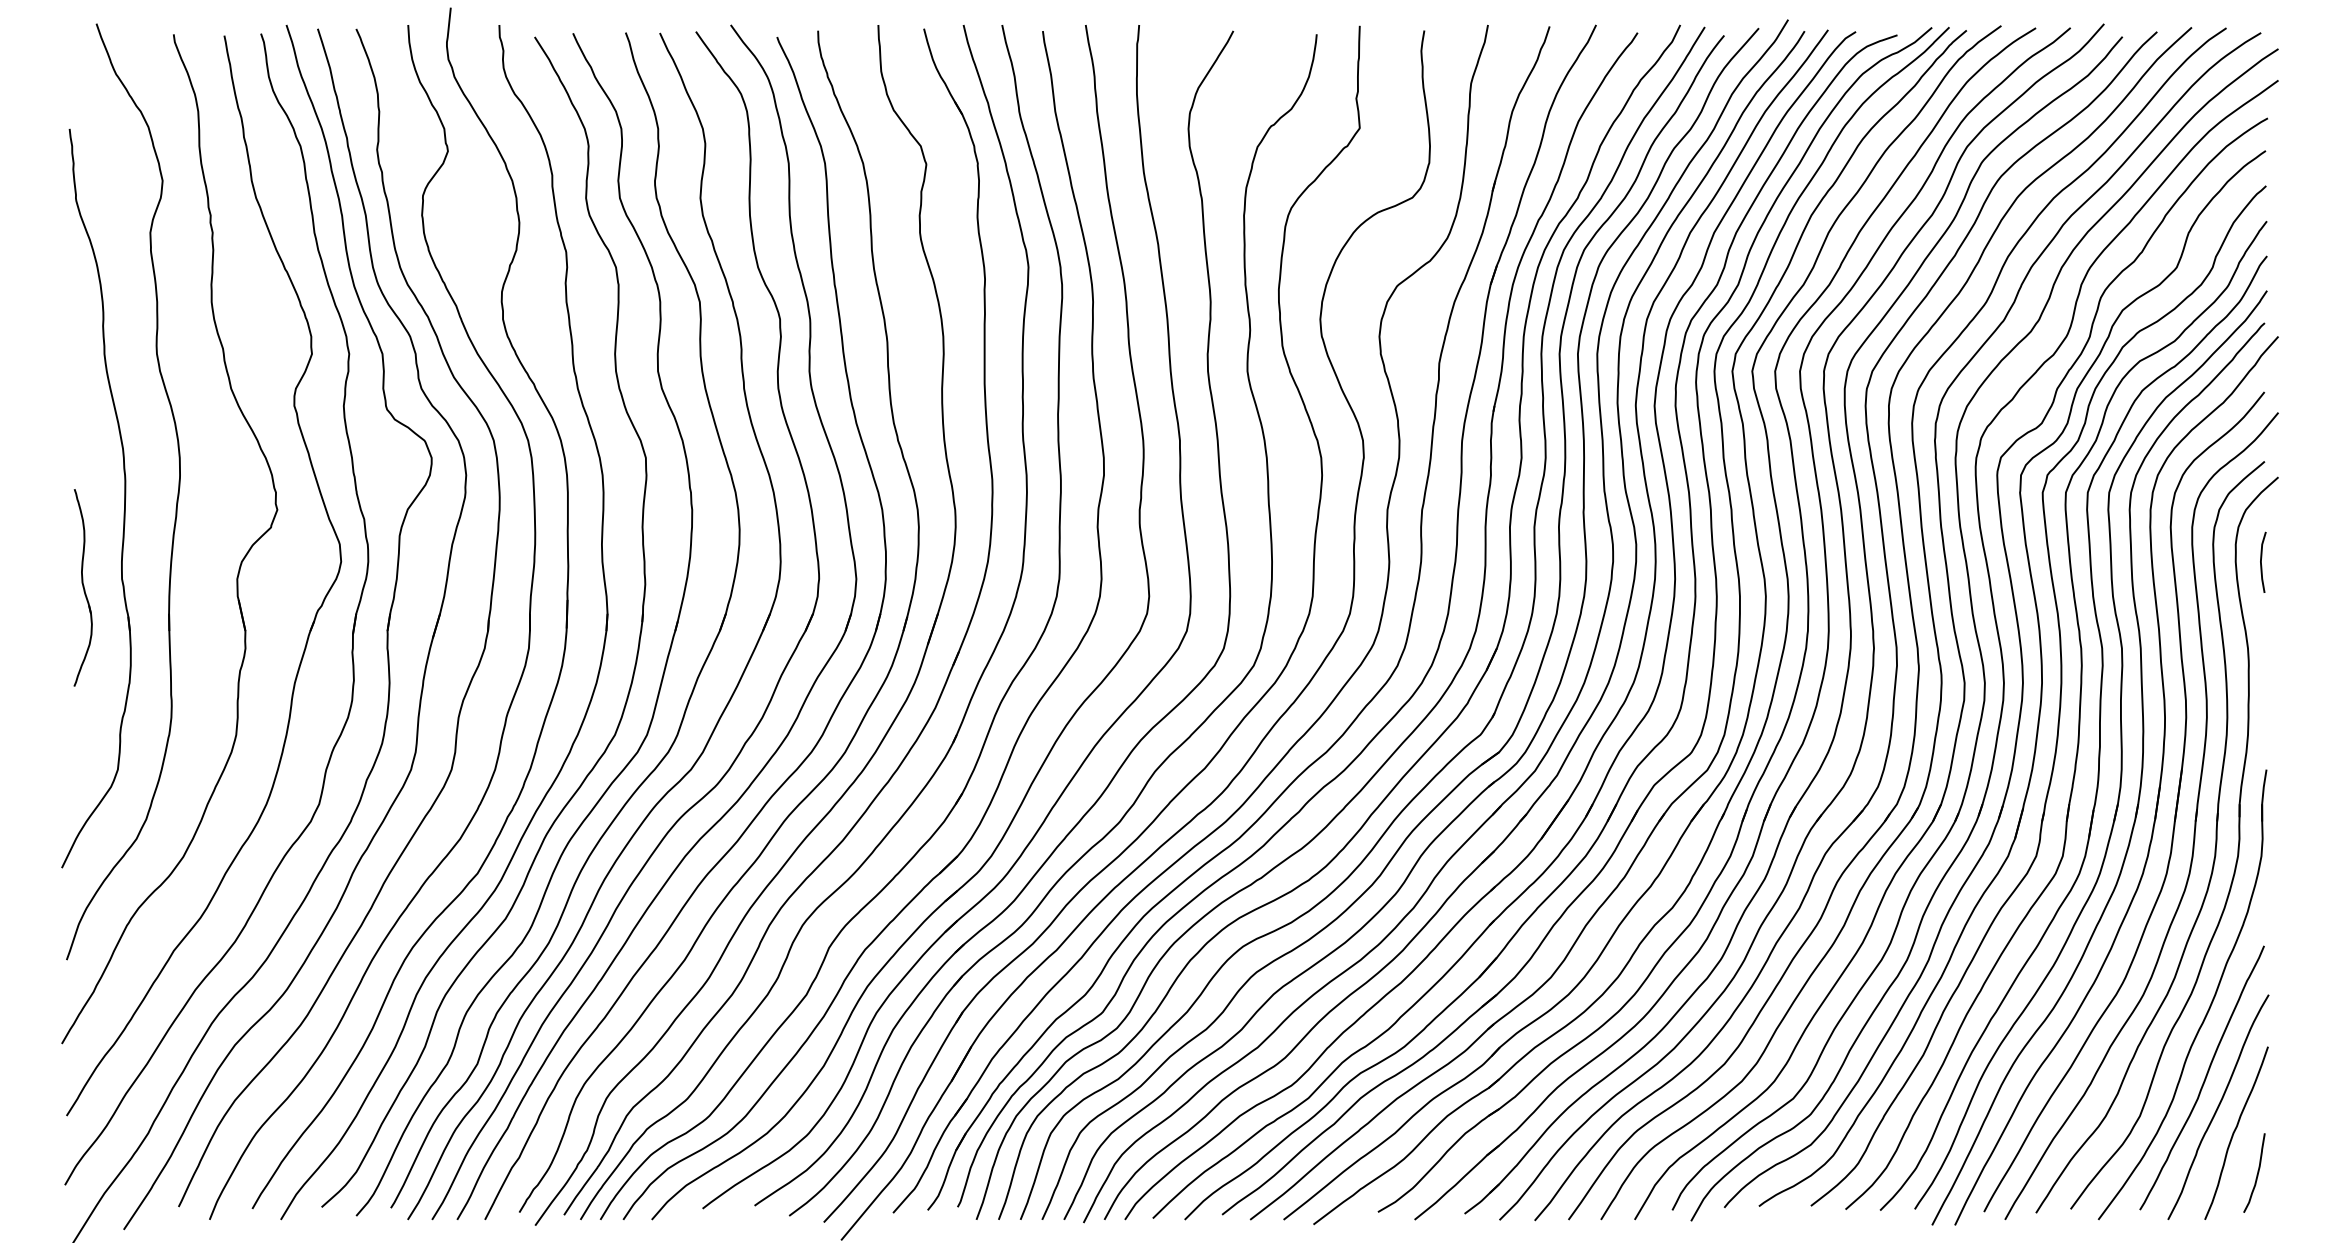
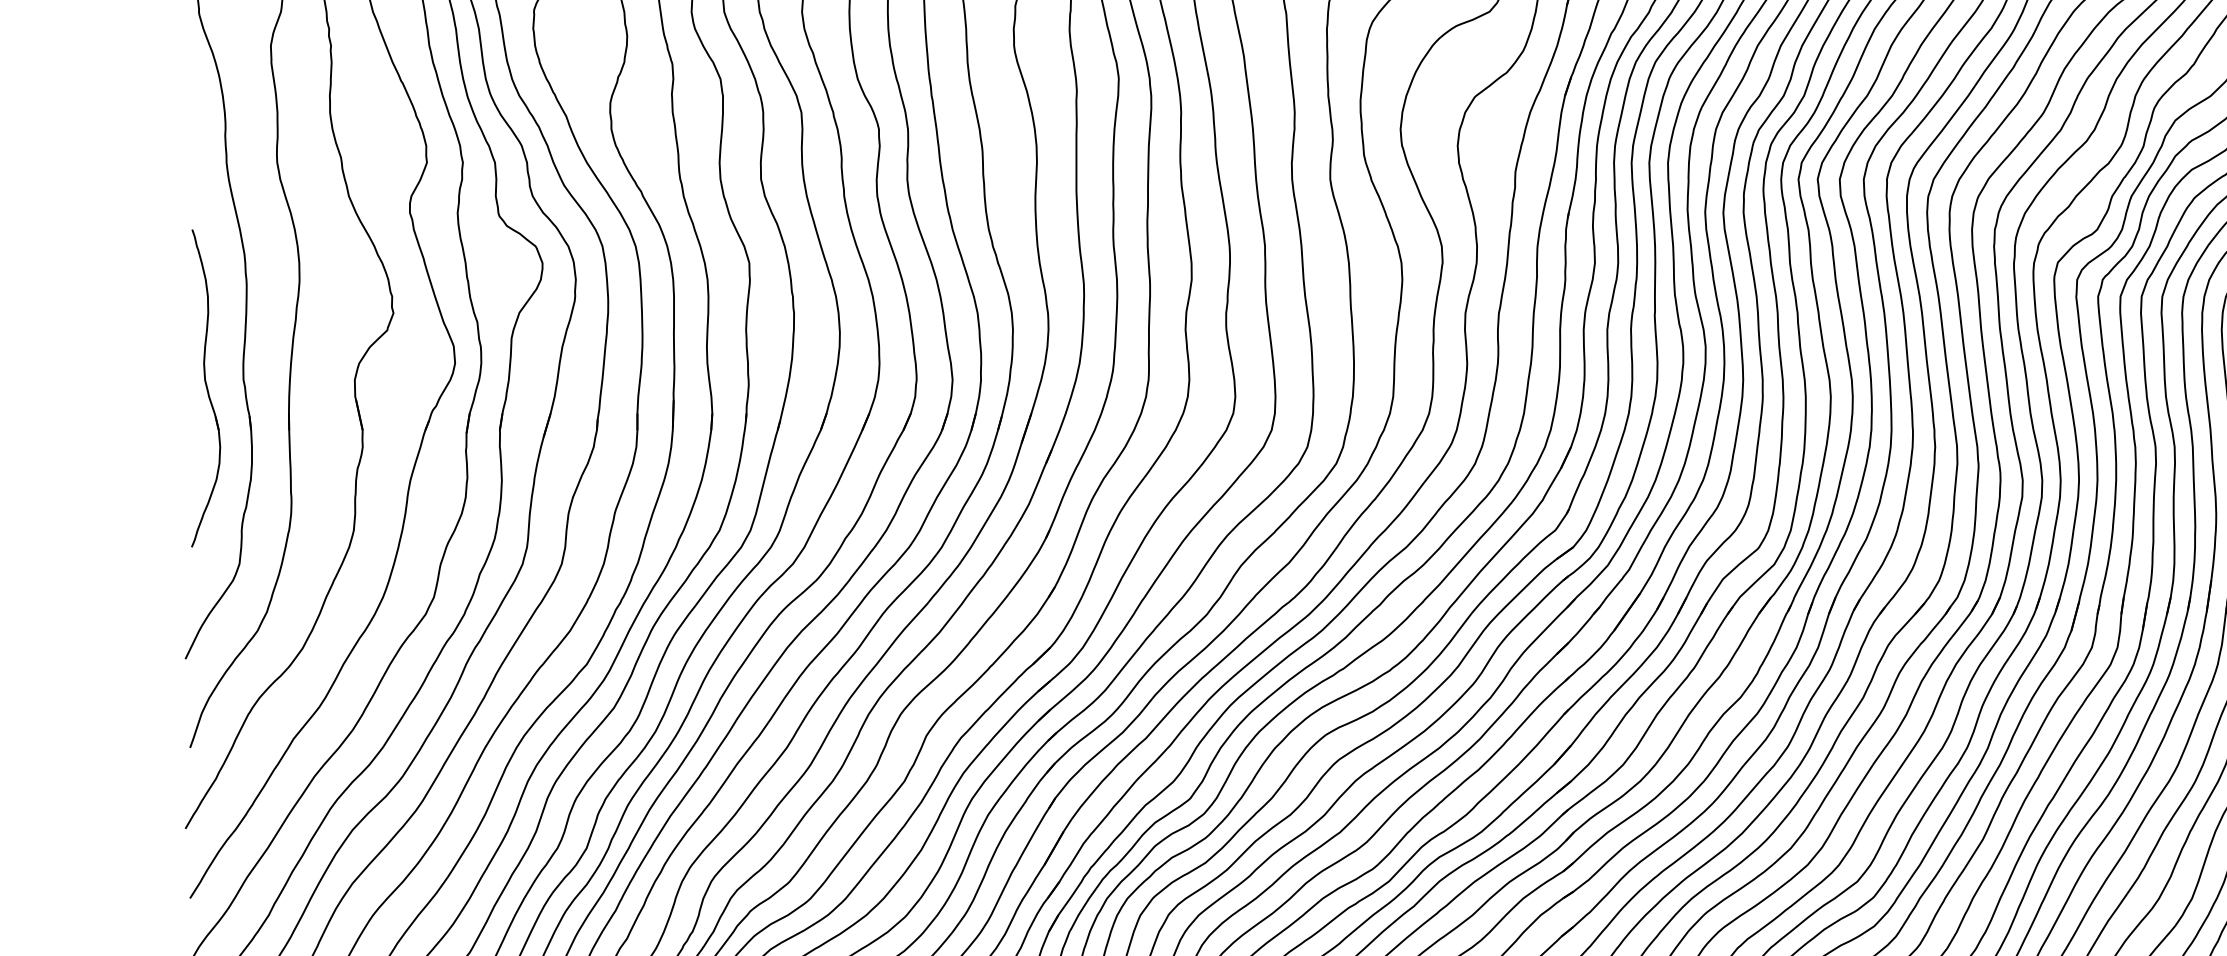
part: (82, 587) -> (205, 388), size x1.67

